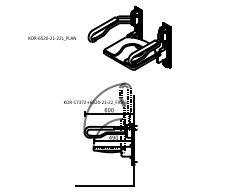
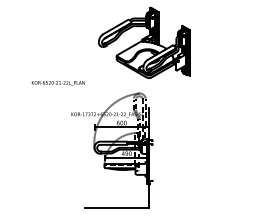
text: (52, 38) -> (58, 83), moved

